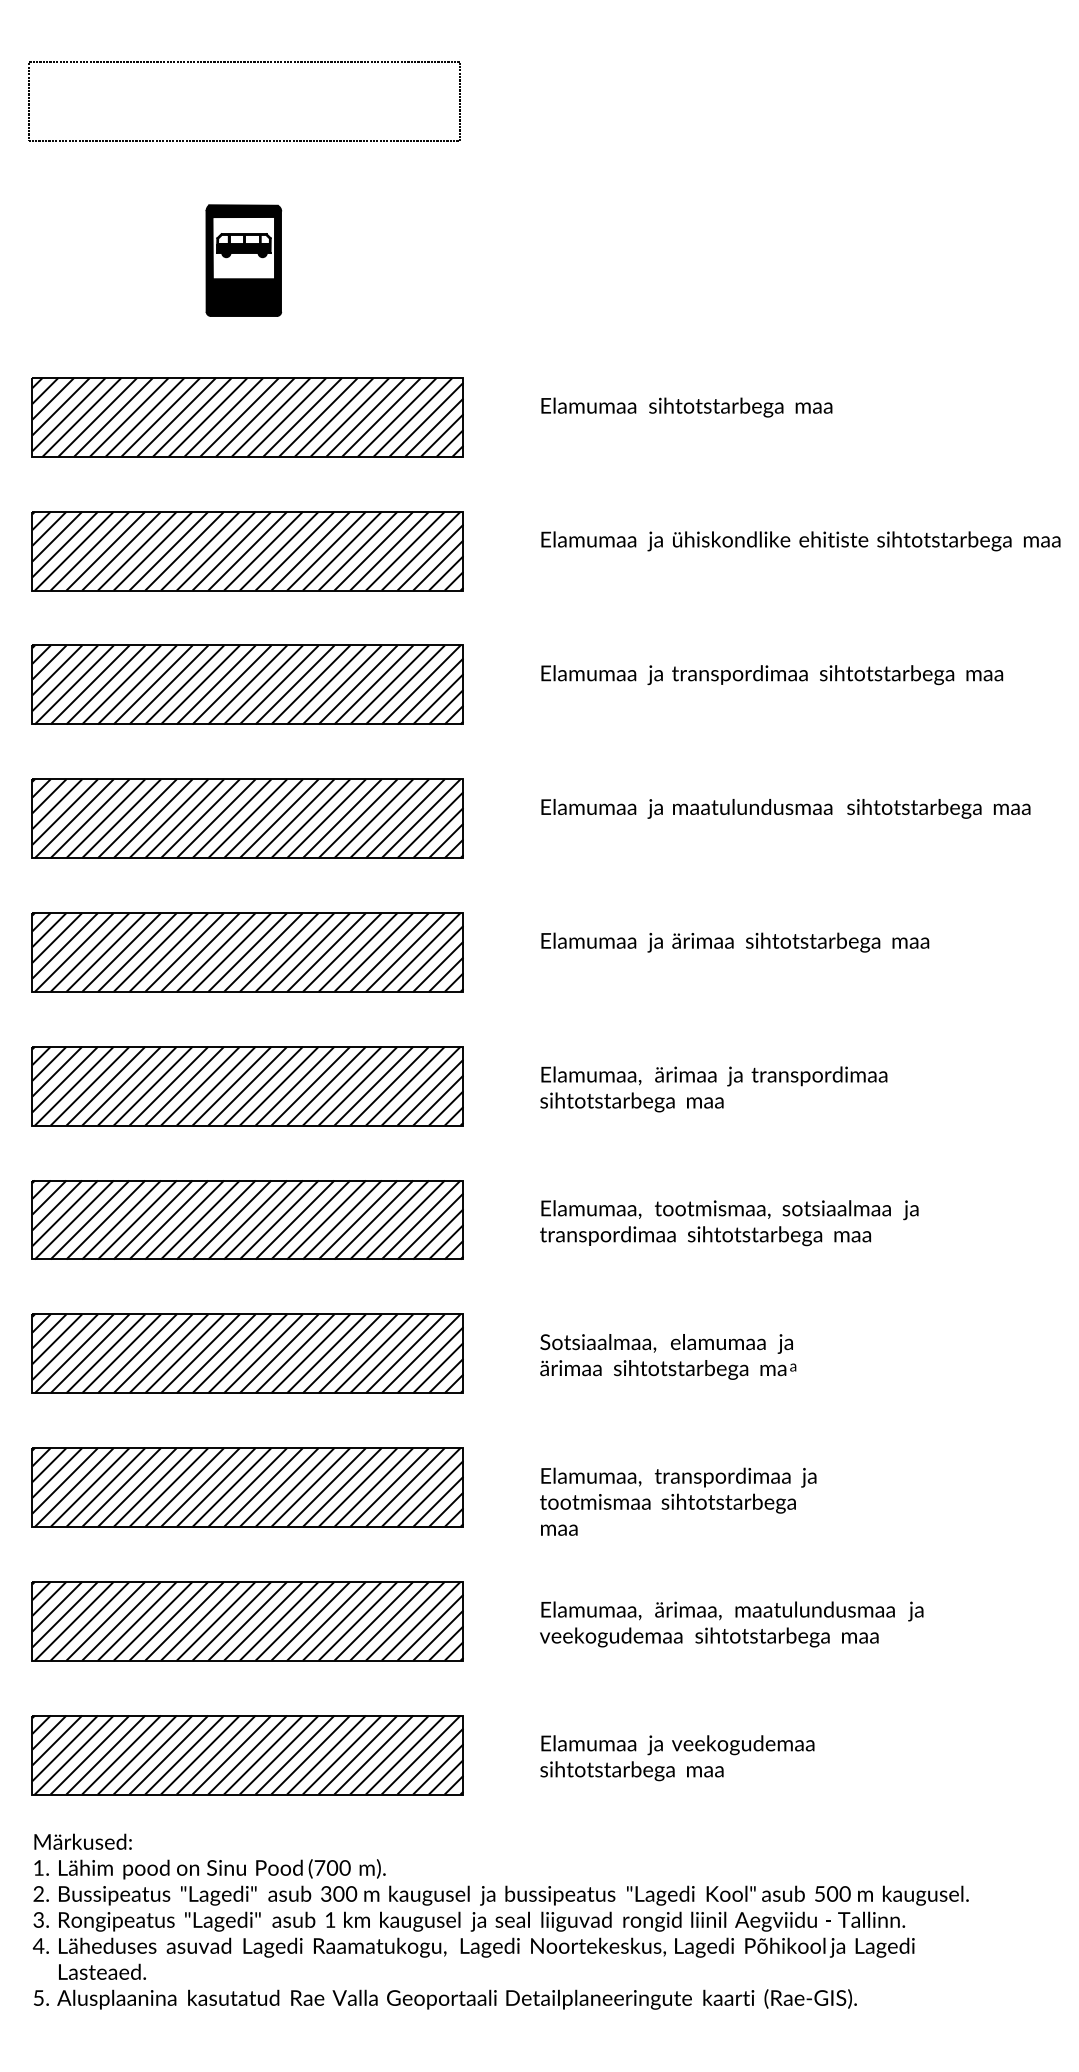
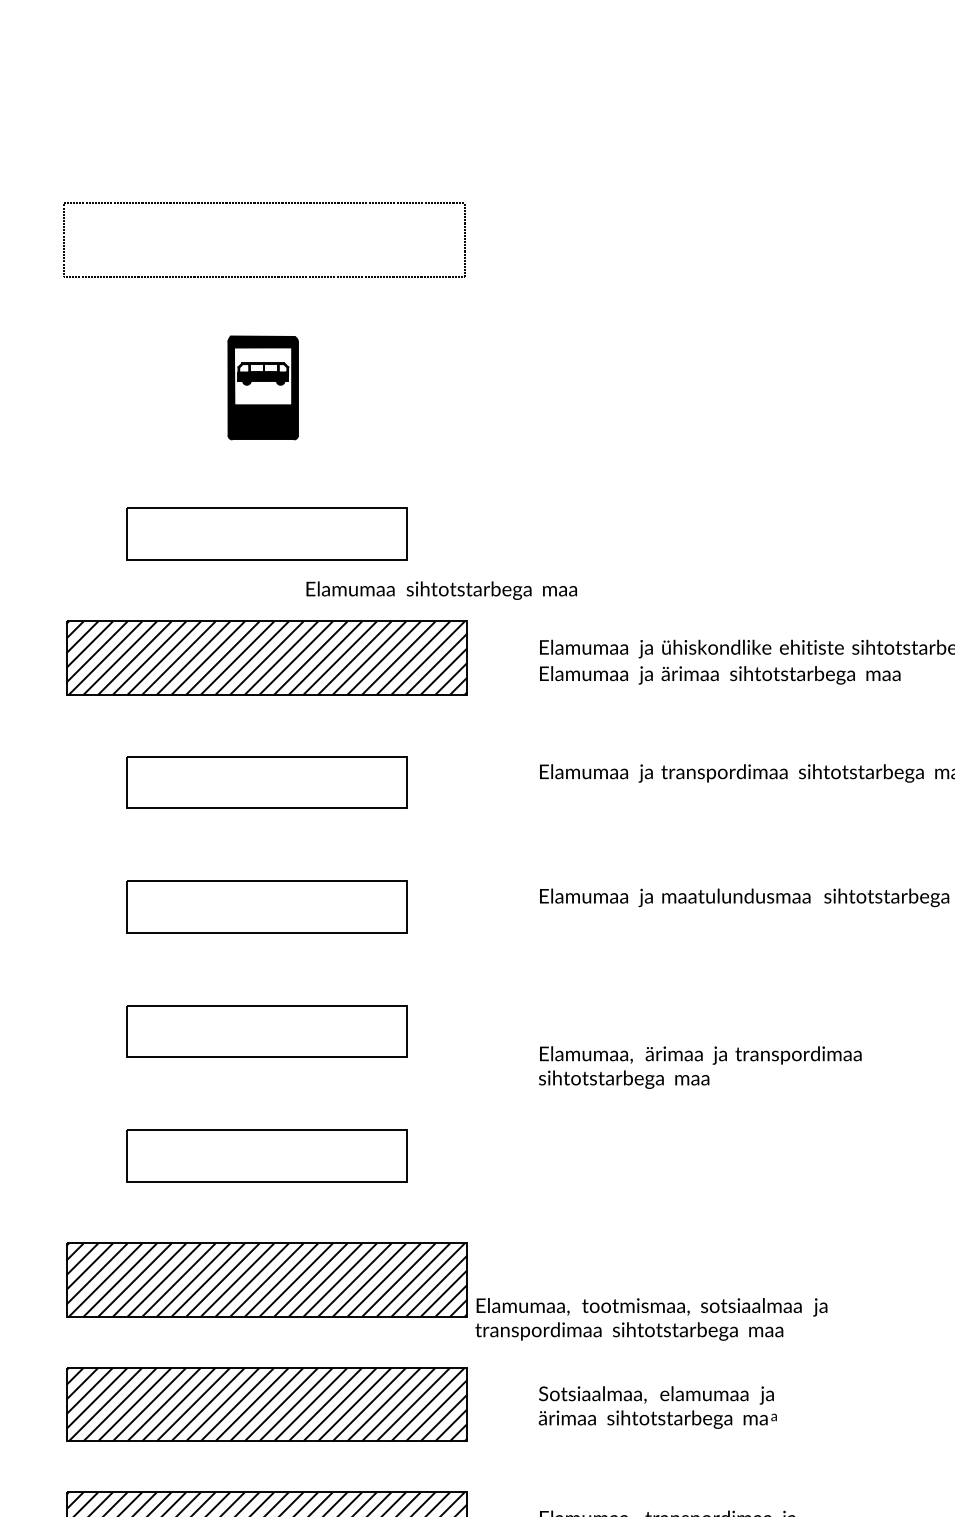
text: (686, 407) -> (441, 590), moved
part: (247, 417) -> (266, 533), size x0.7
part: (247, 684) -> (266, 782), size x0.7
part: (247, 818) -> (266, 906), size x0.7
text: (735, 942) -> (720, 675), moved
part: (247, 952) -> (266, 1031), size x0.7
part: (247, 1086) -> (266, 1156), size x0.7
text: (713, 1089) -> (699, 1067), moved
text: (729, 1223) -> (651, 1319), moved

